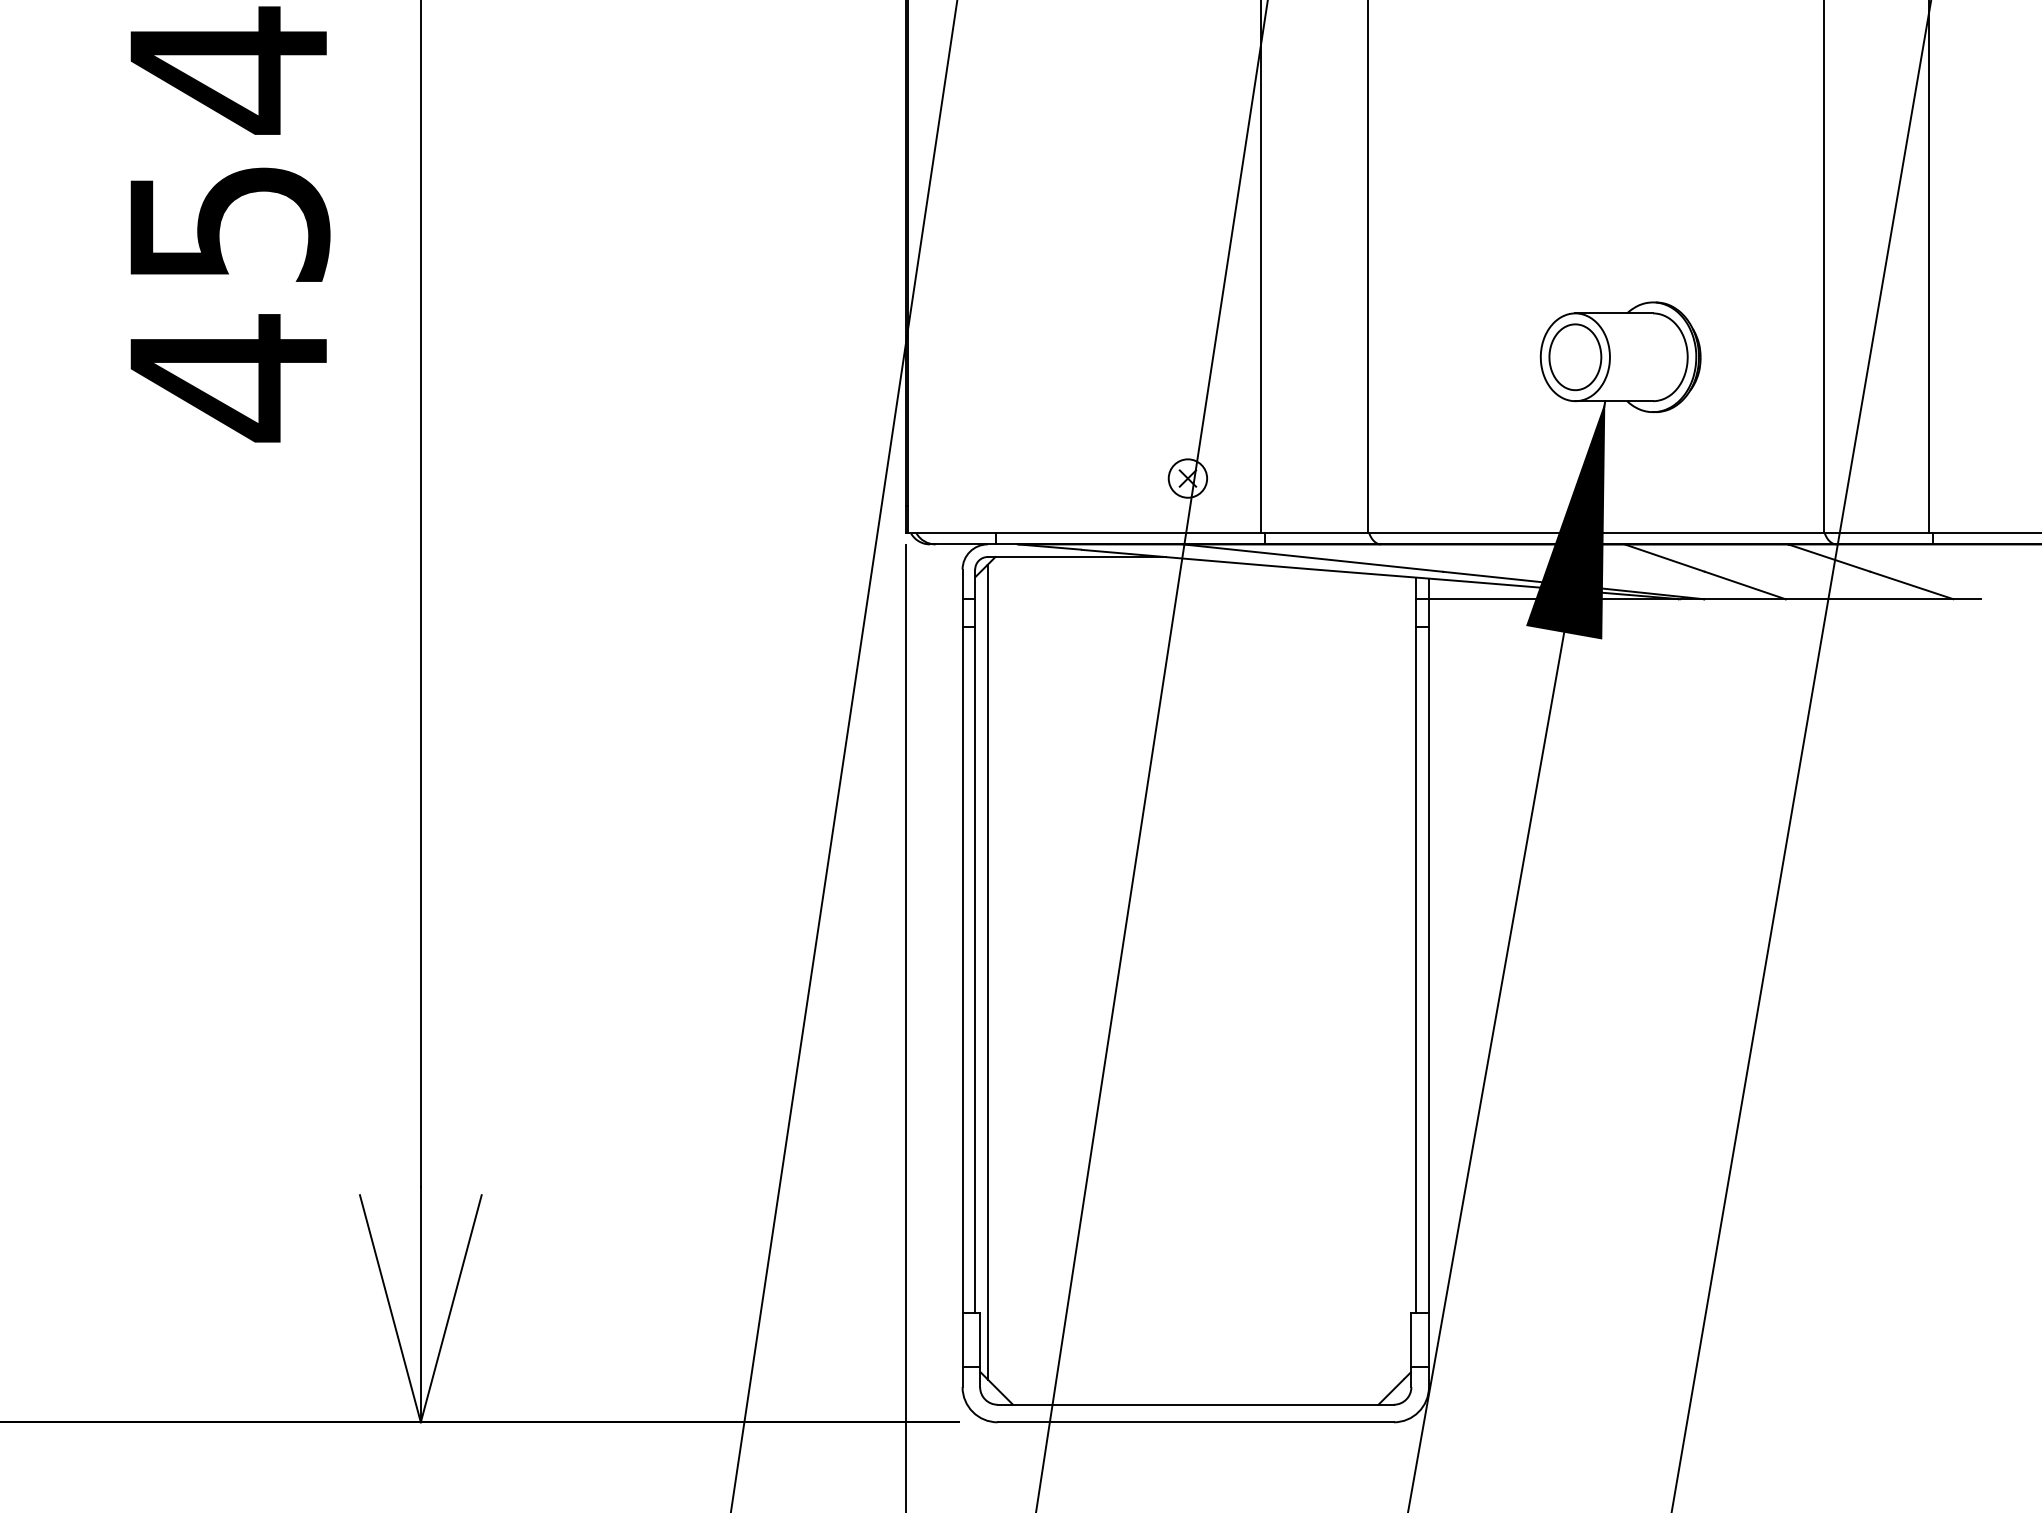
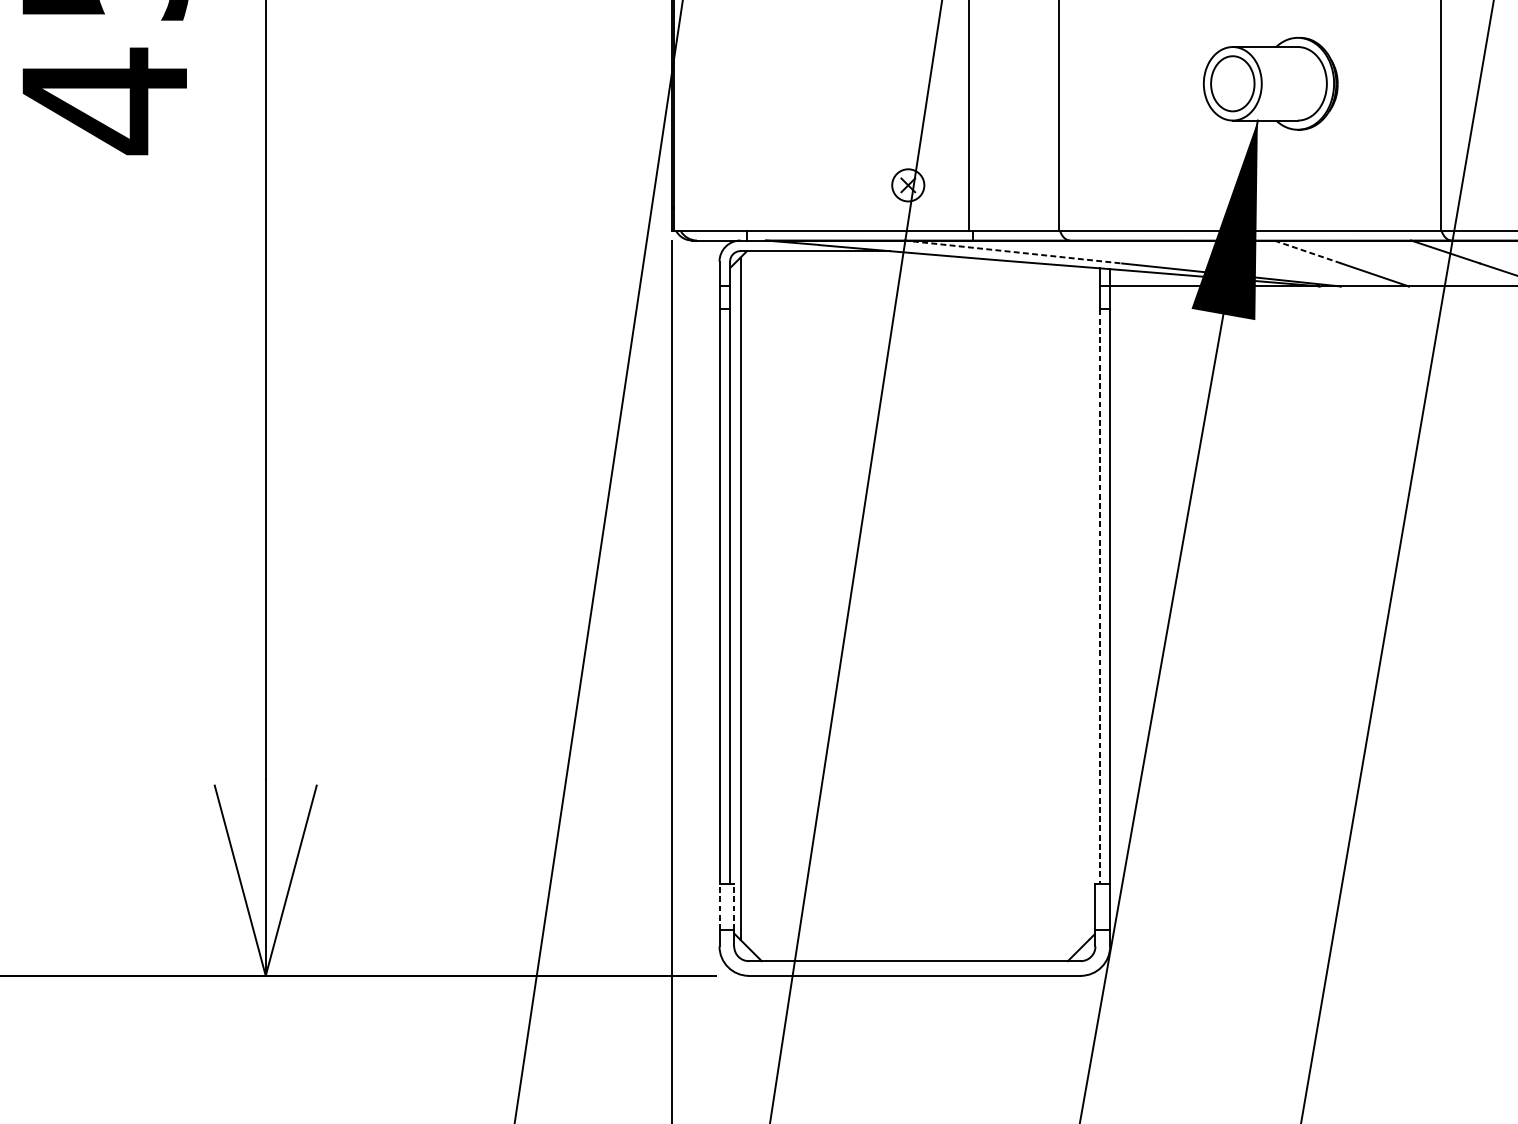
line: (1664, 557) -> (1307, 251), solid -> dashed
line: (1313, 558) -> (1013, 252), solid -> dashed
line: (1416, 969) -> (1099, 596), solid -> dashed
line: (962, 1339) -> (719, 906), solid -> dashed
line: (980, 1339) -> (734, 906), solid -> dashed

